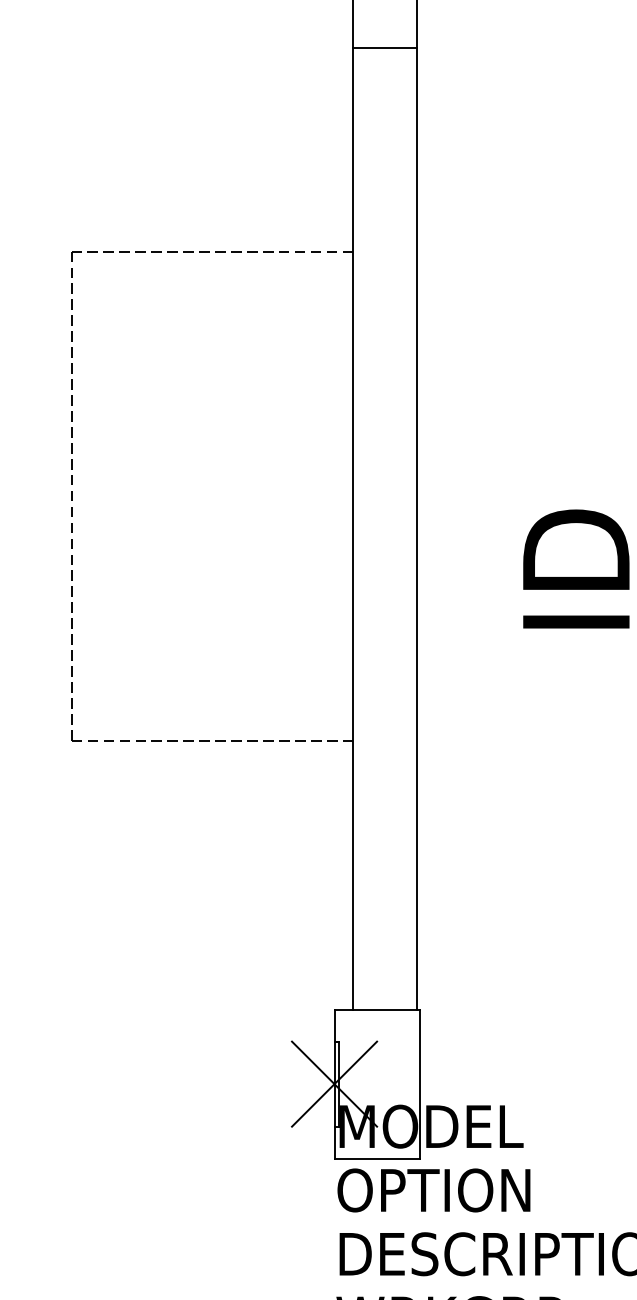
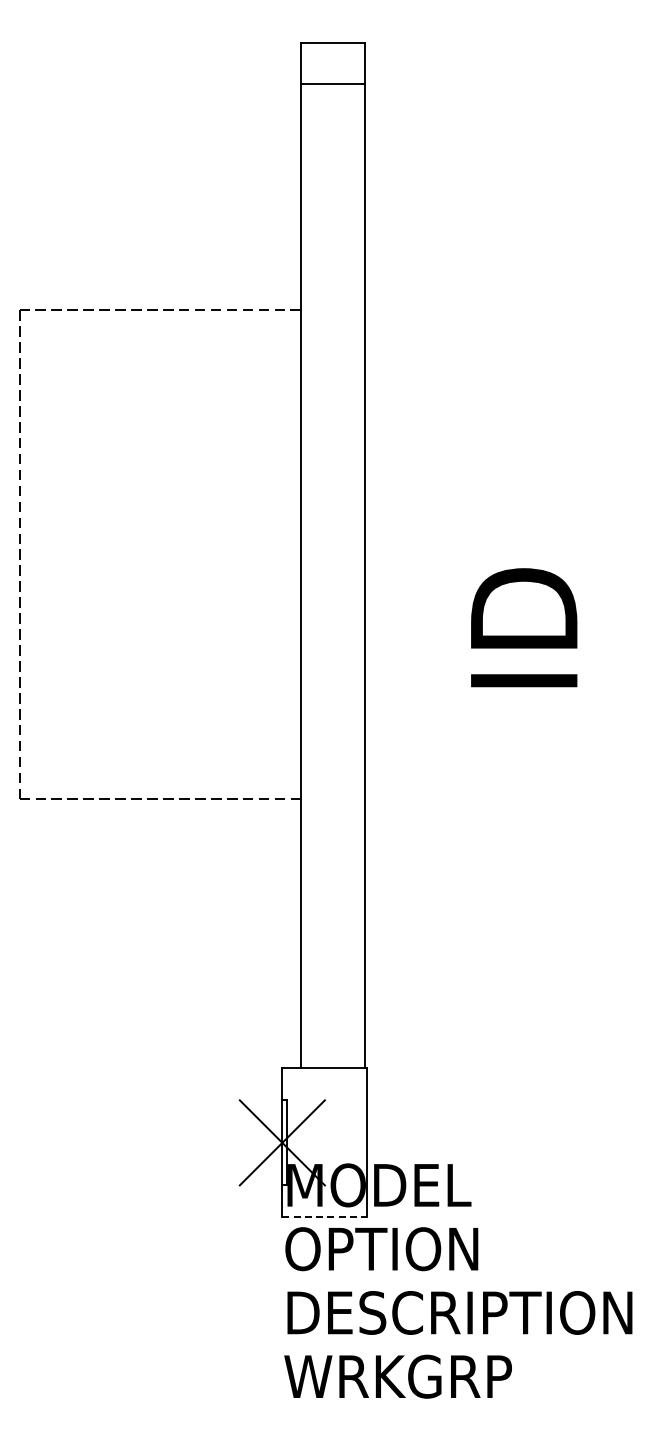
line: (384, 48) -> (332, 84), moved
line: (376, 1158) -> (324, 1217), solid -> dashed

